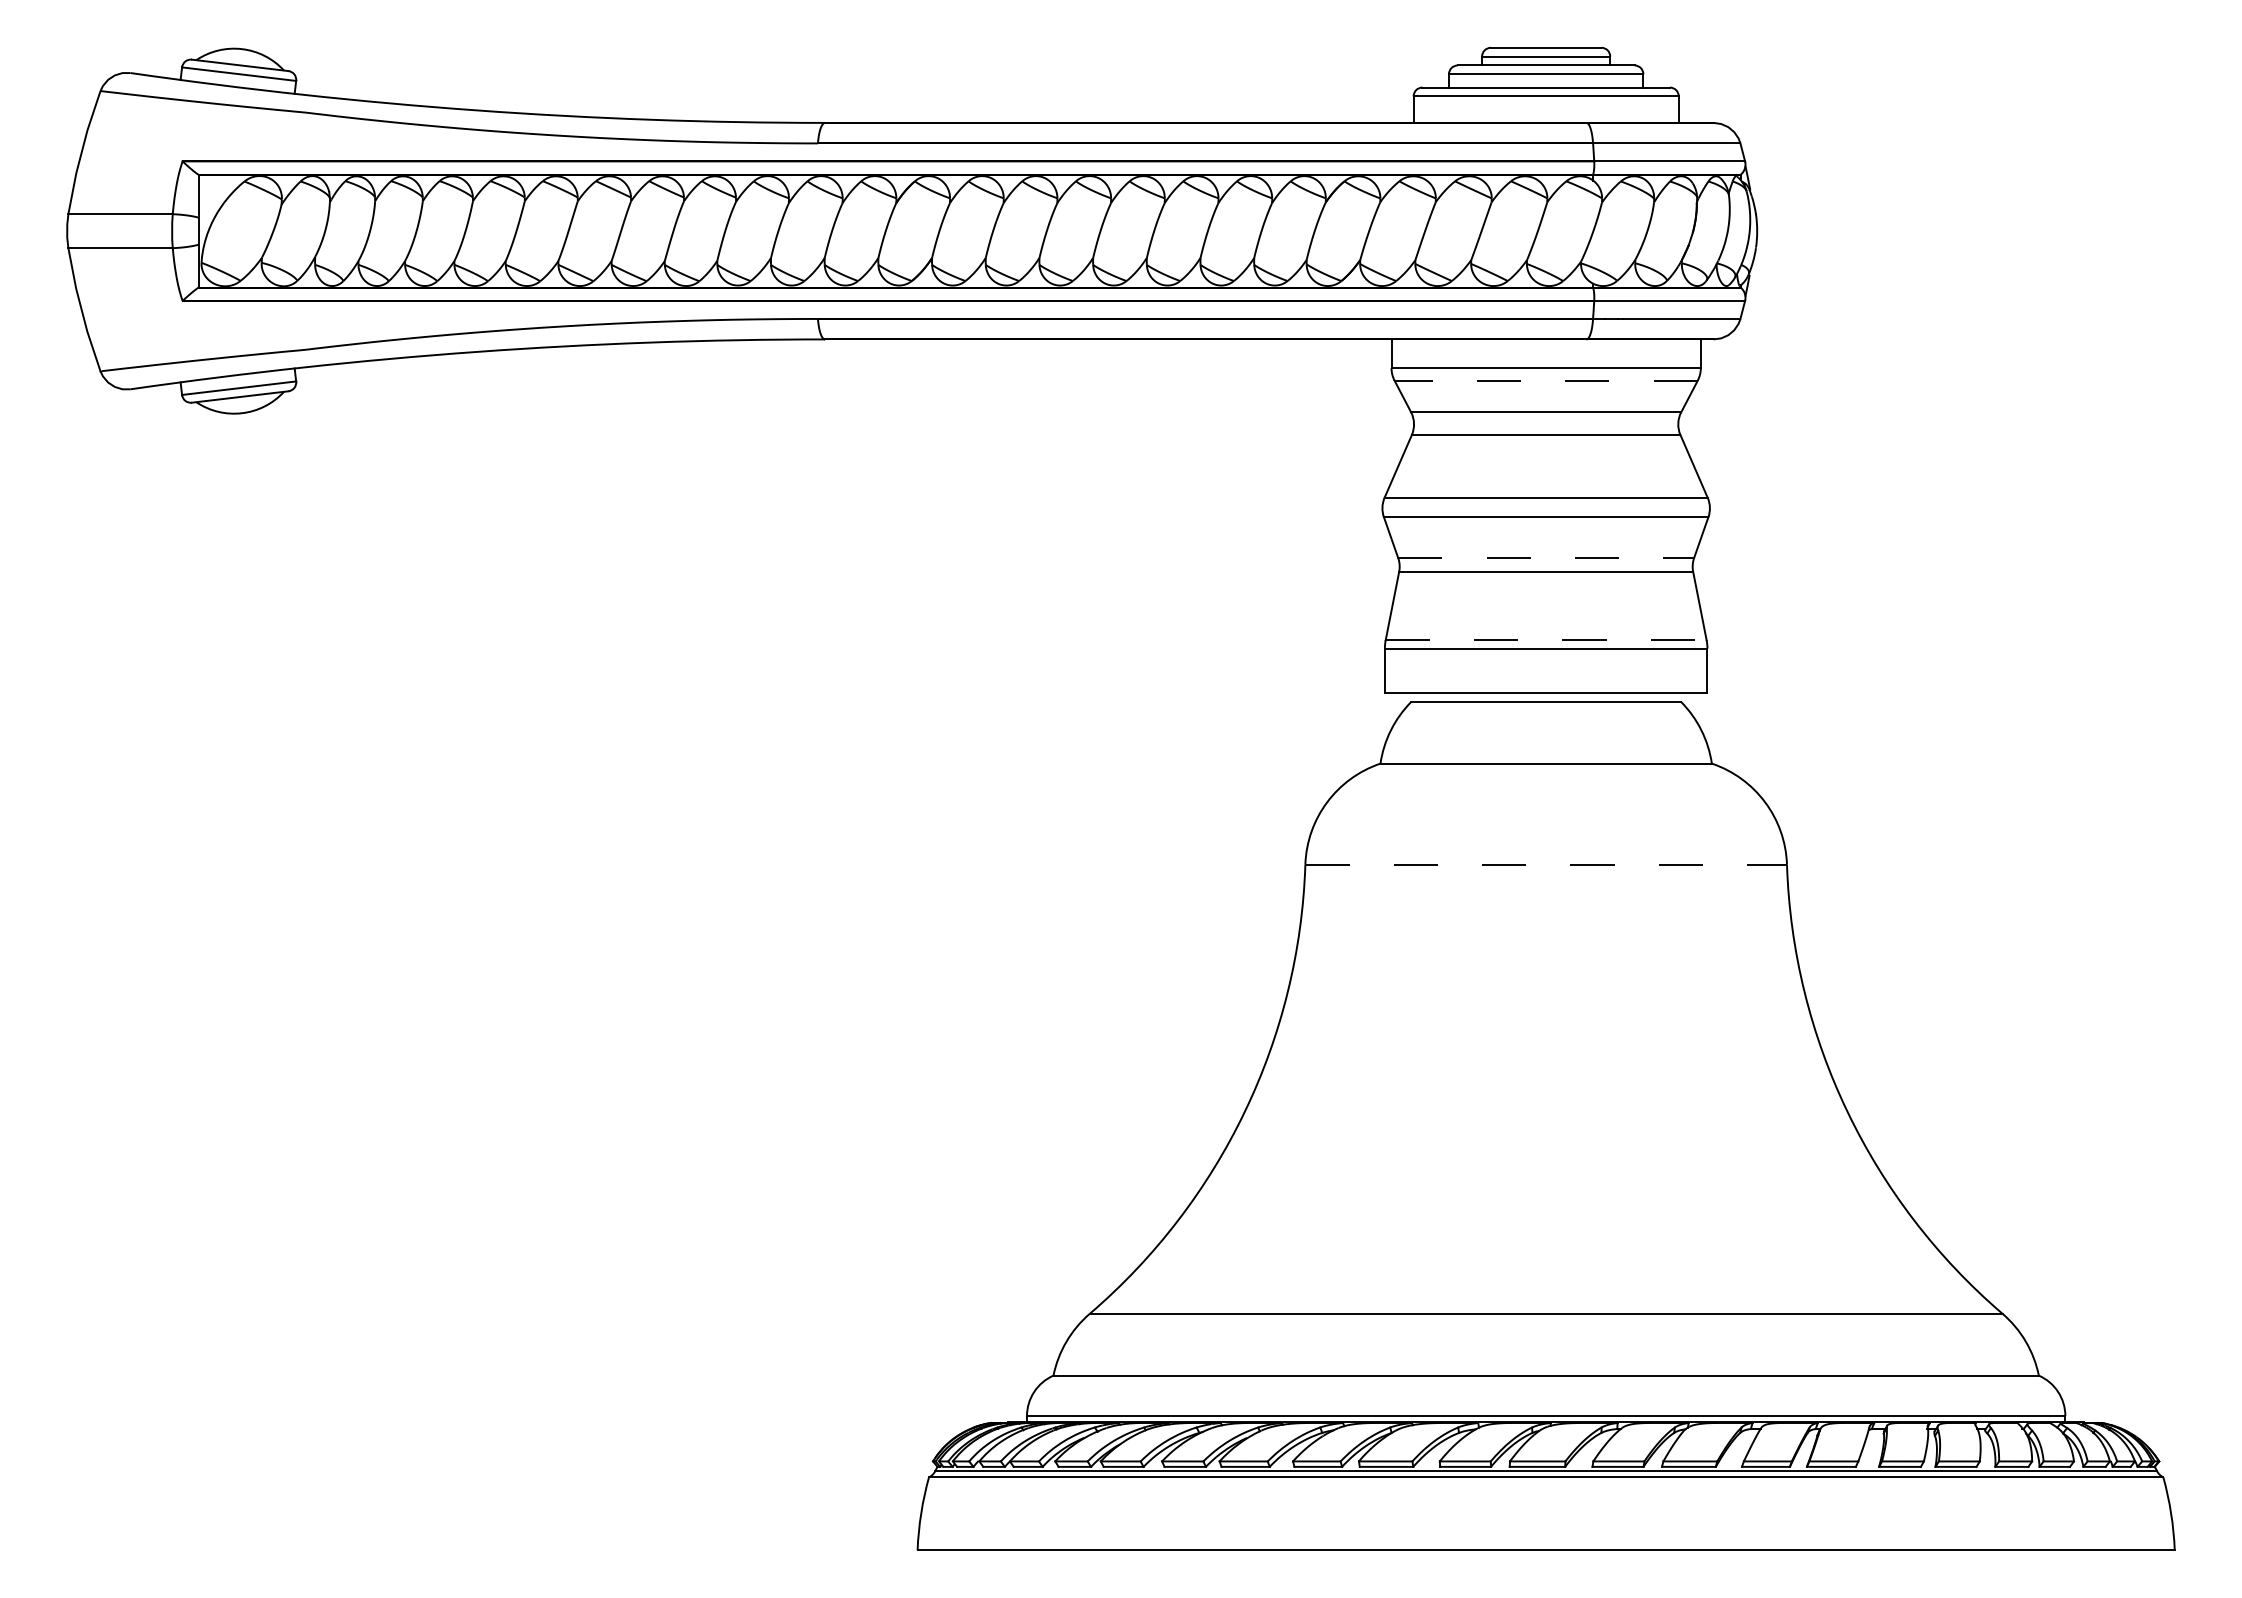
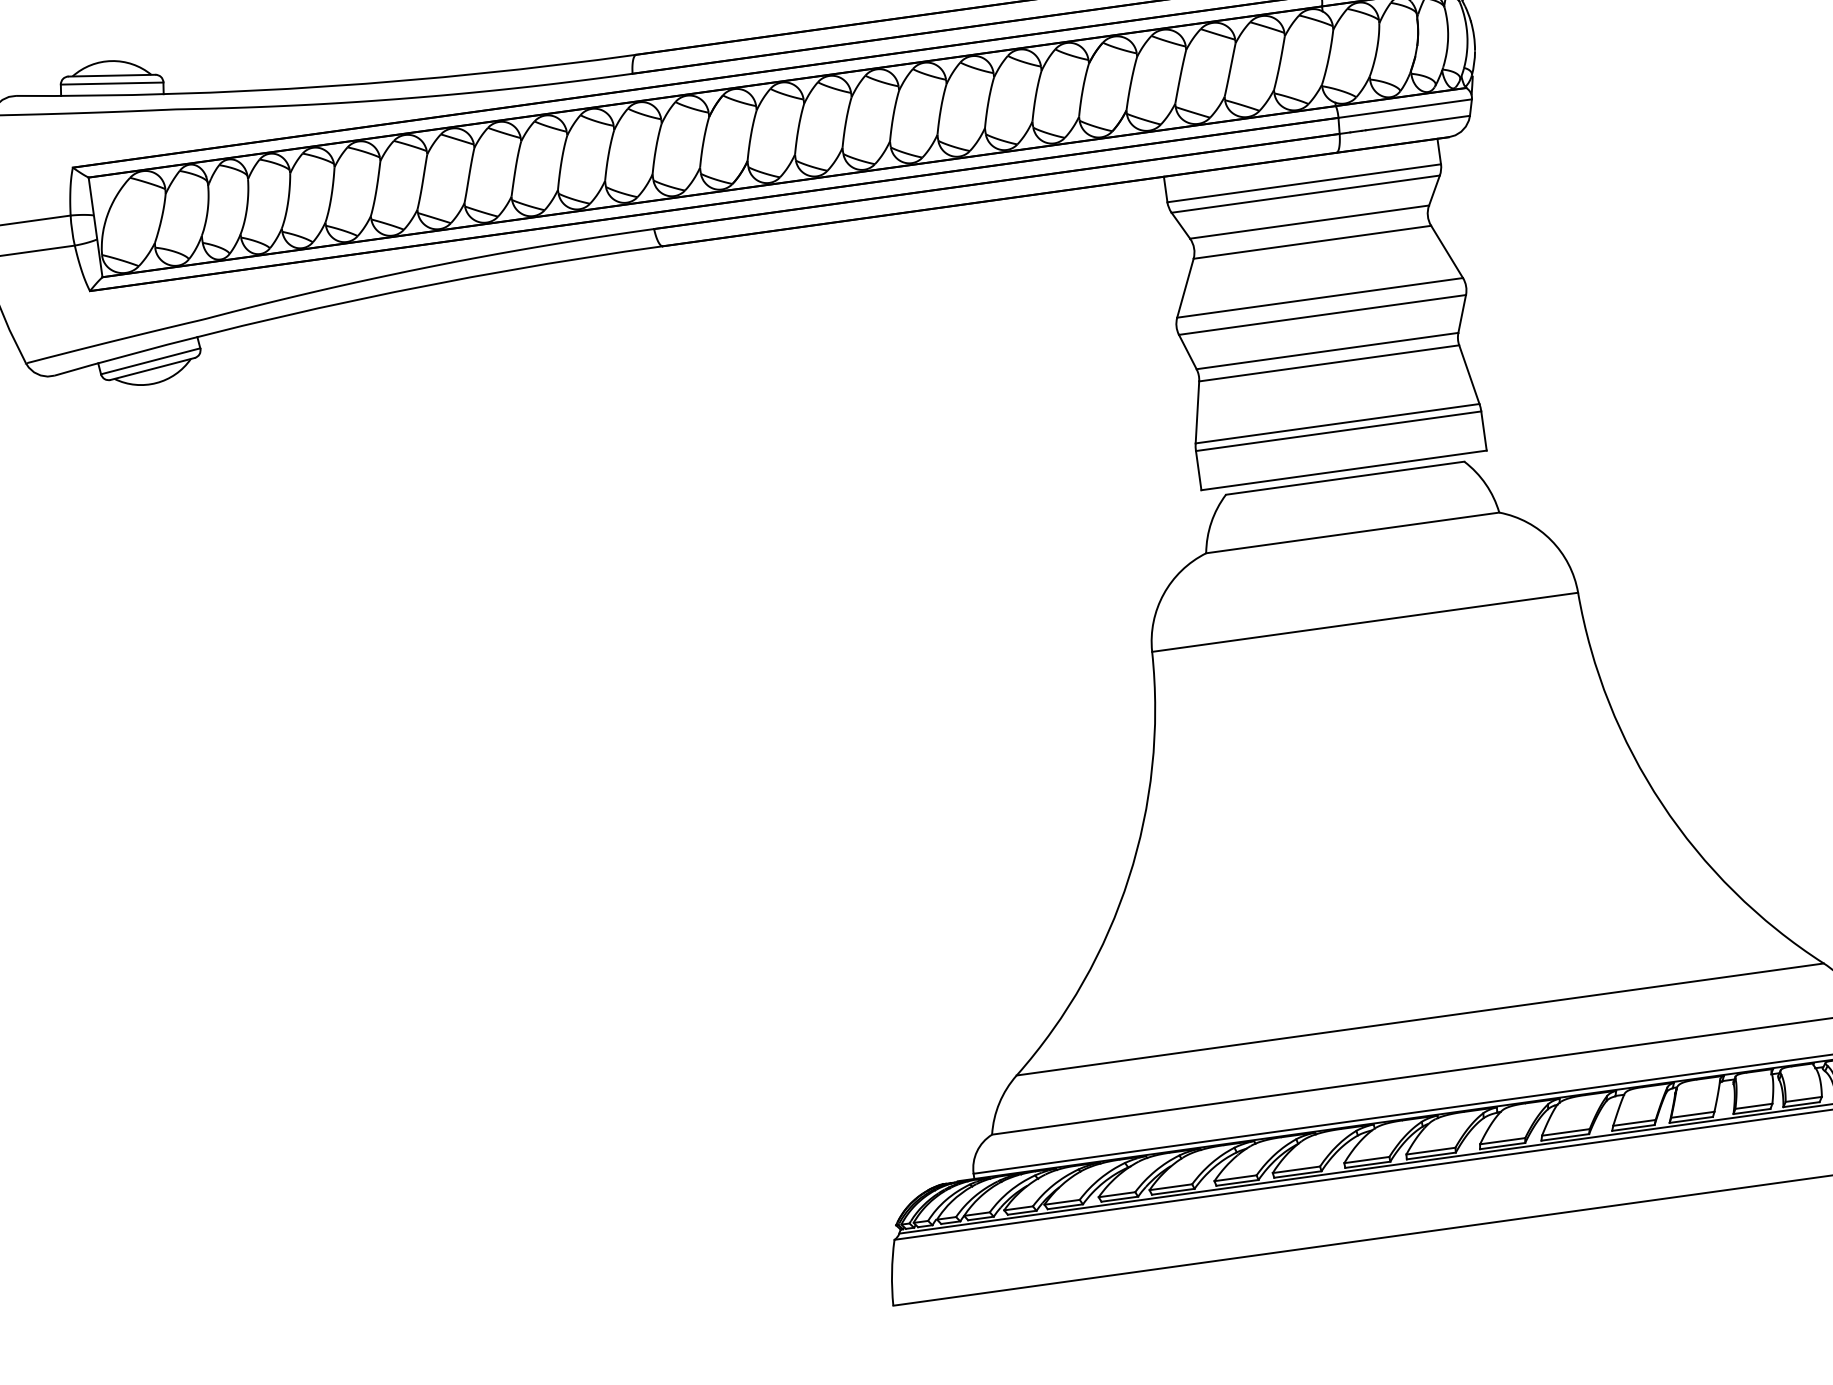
line: (1546, 380) -> (1306, 194), dashed -> solid
line: (1546, 557) -> (1327, 350), dashed -> solid
line: (1546, 640) -> (1337, 424), dashed -> solid
line: (1546, 864) -> (1365, 622), dashed -> solid

